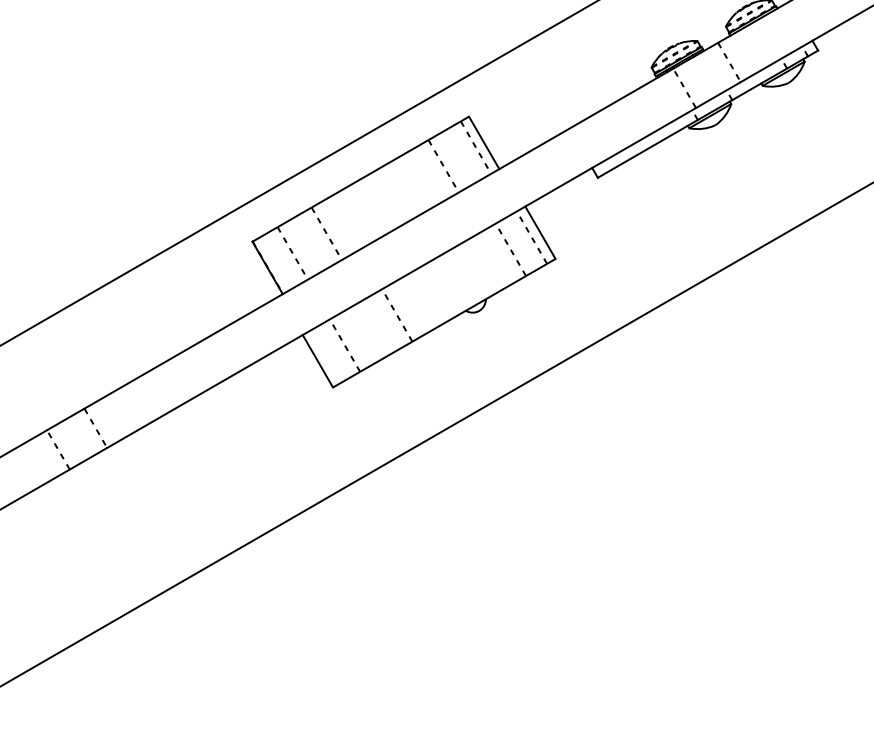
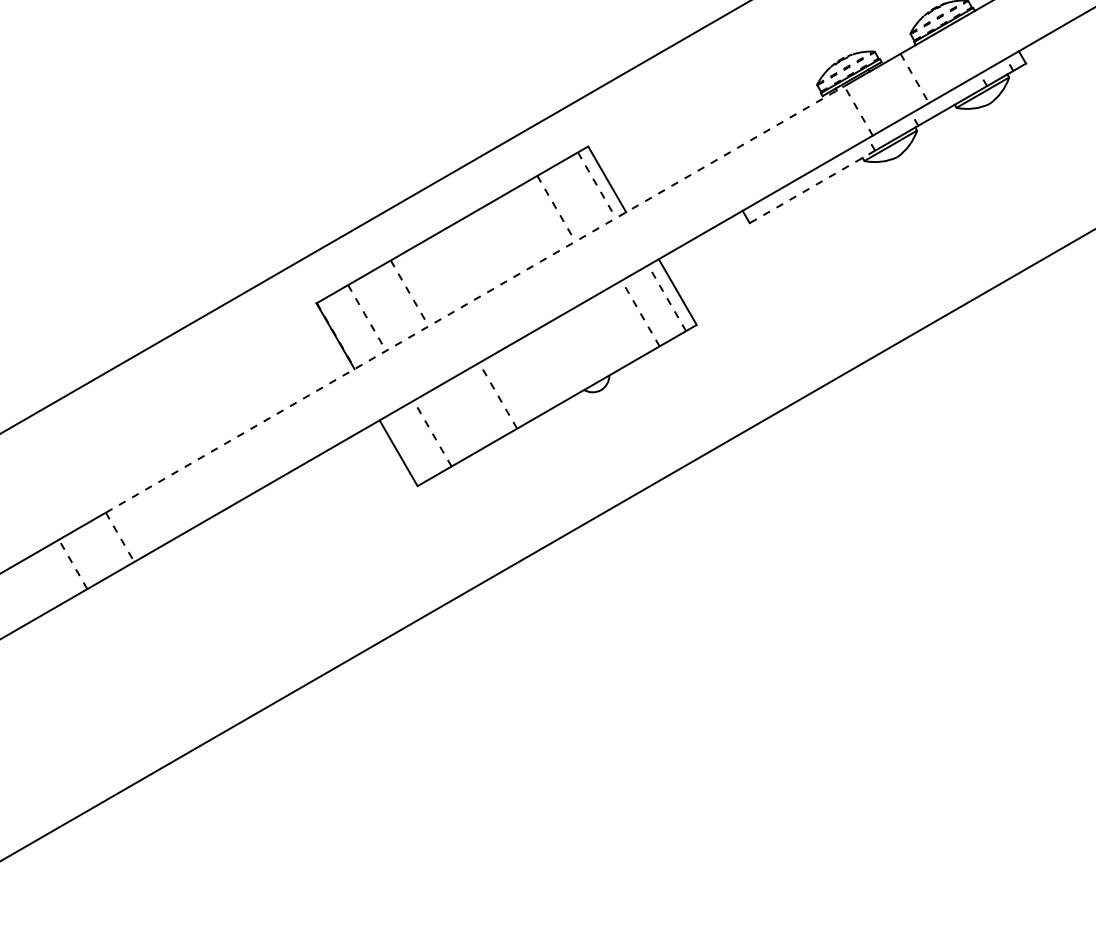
line: (647, 149) -> (812, 187), solid -> dashed
line: (379, 238) -> (475, 299), solid -> dashed

